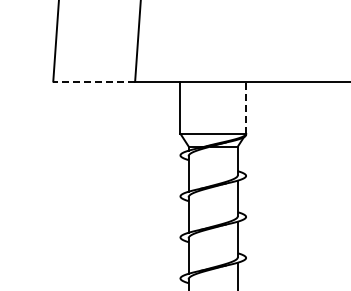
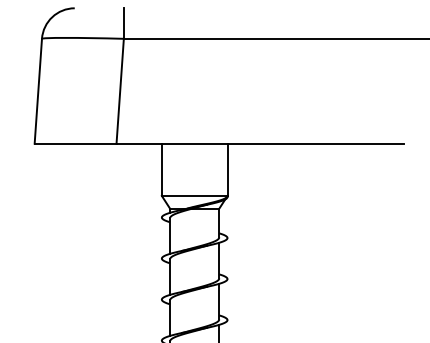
line: (94, 81) -> (75, 143), dashed -> solid
line: (246, 107) -> (227, 169), dashed -> solid

